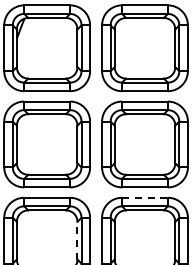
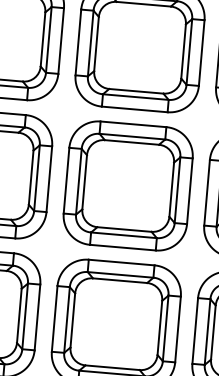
line: (144, 197) -> (120, 262), dashed -> solid
line: (77, 240) -> (19, 315), dashed -> solid

